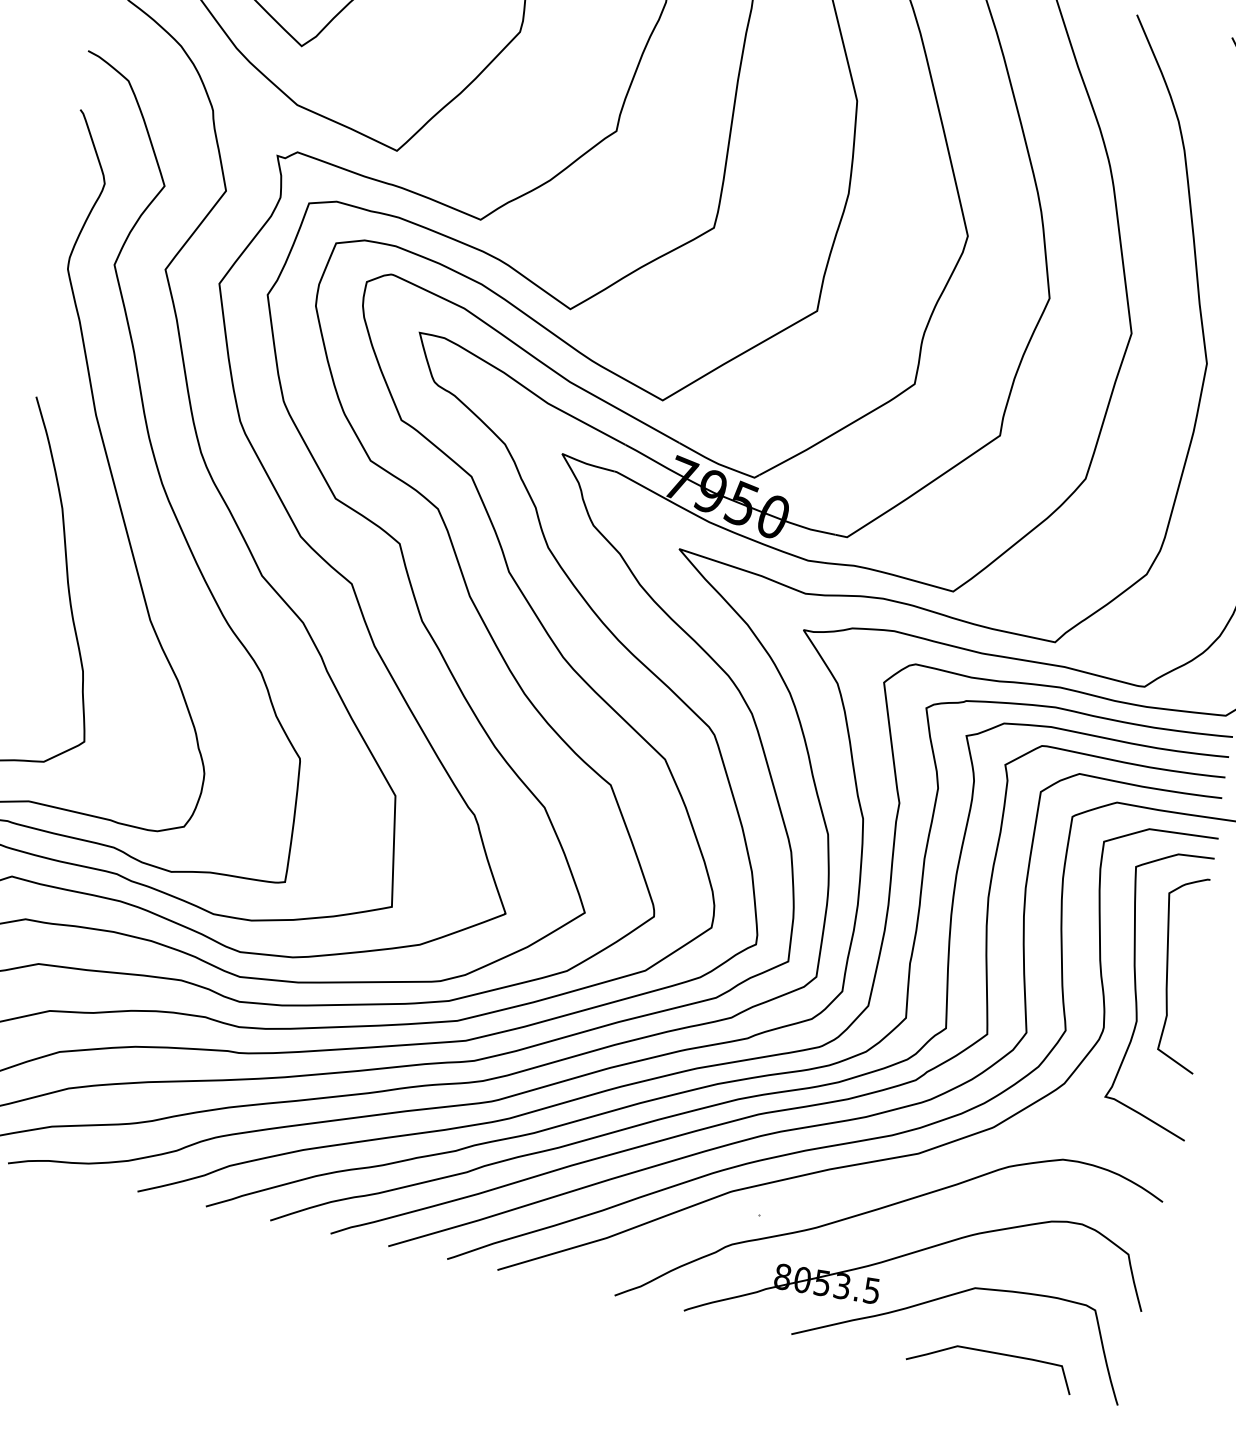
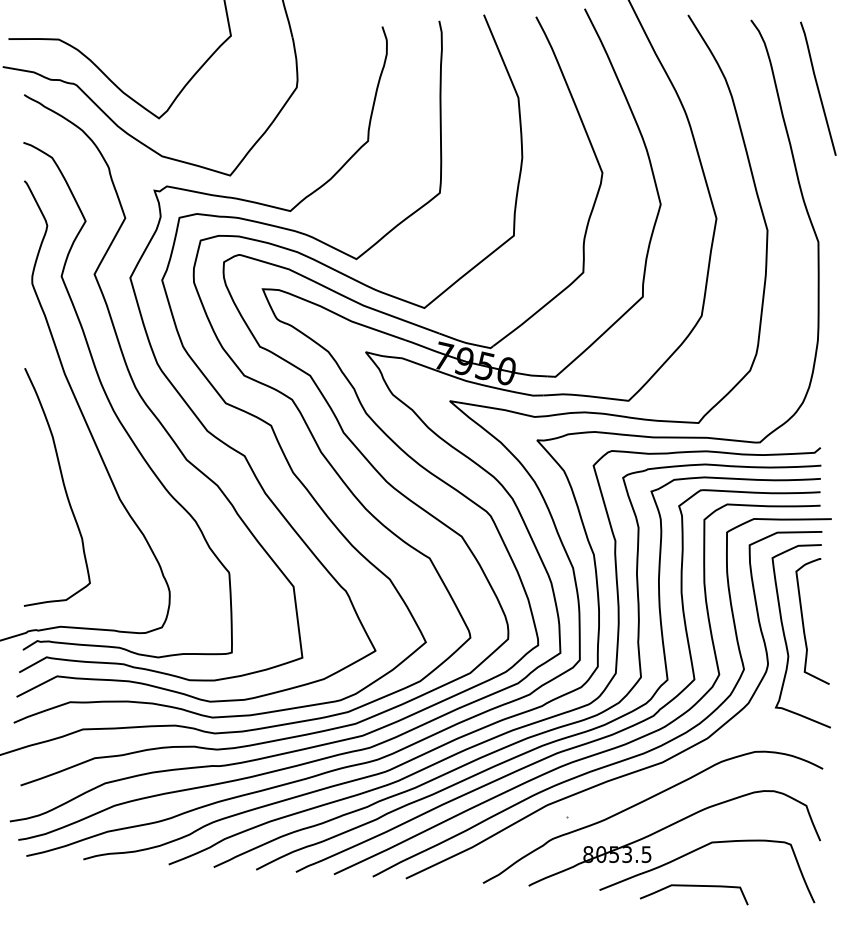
curve: (992, 1353) -> (694, 886), moved

